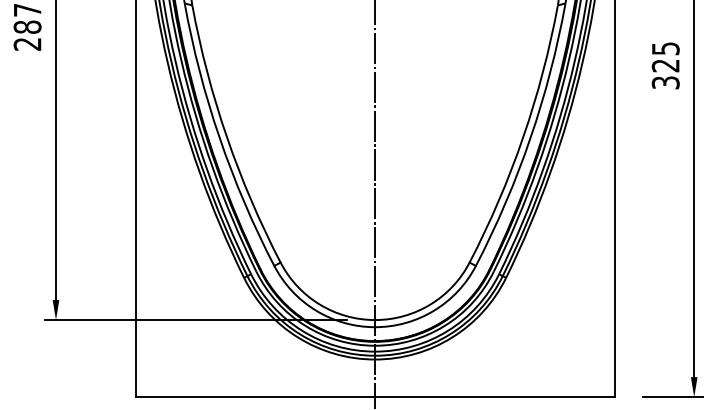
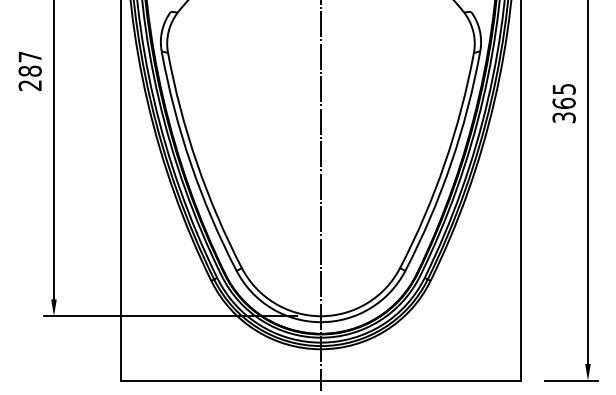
text: (664, 64) -> (563, 102), 325 -> 365

